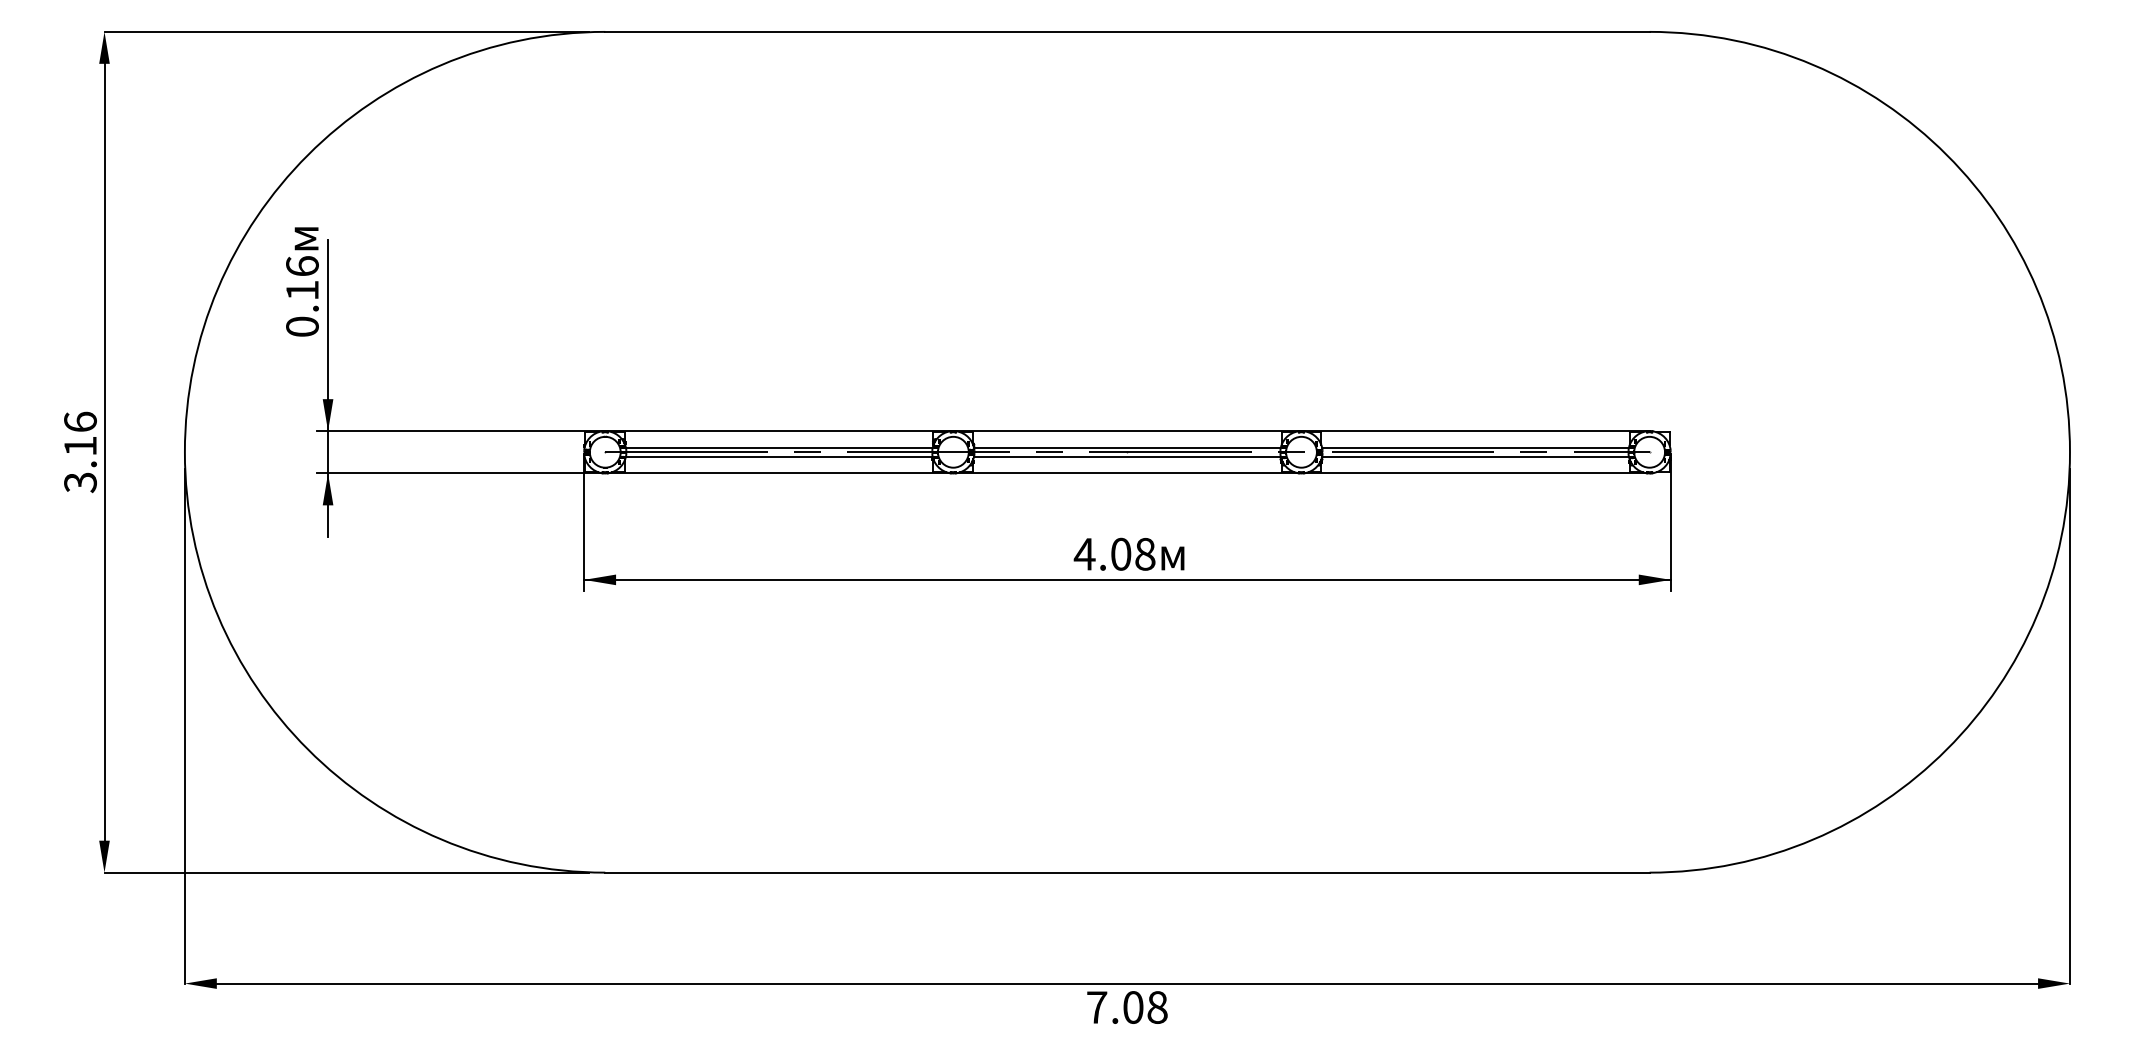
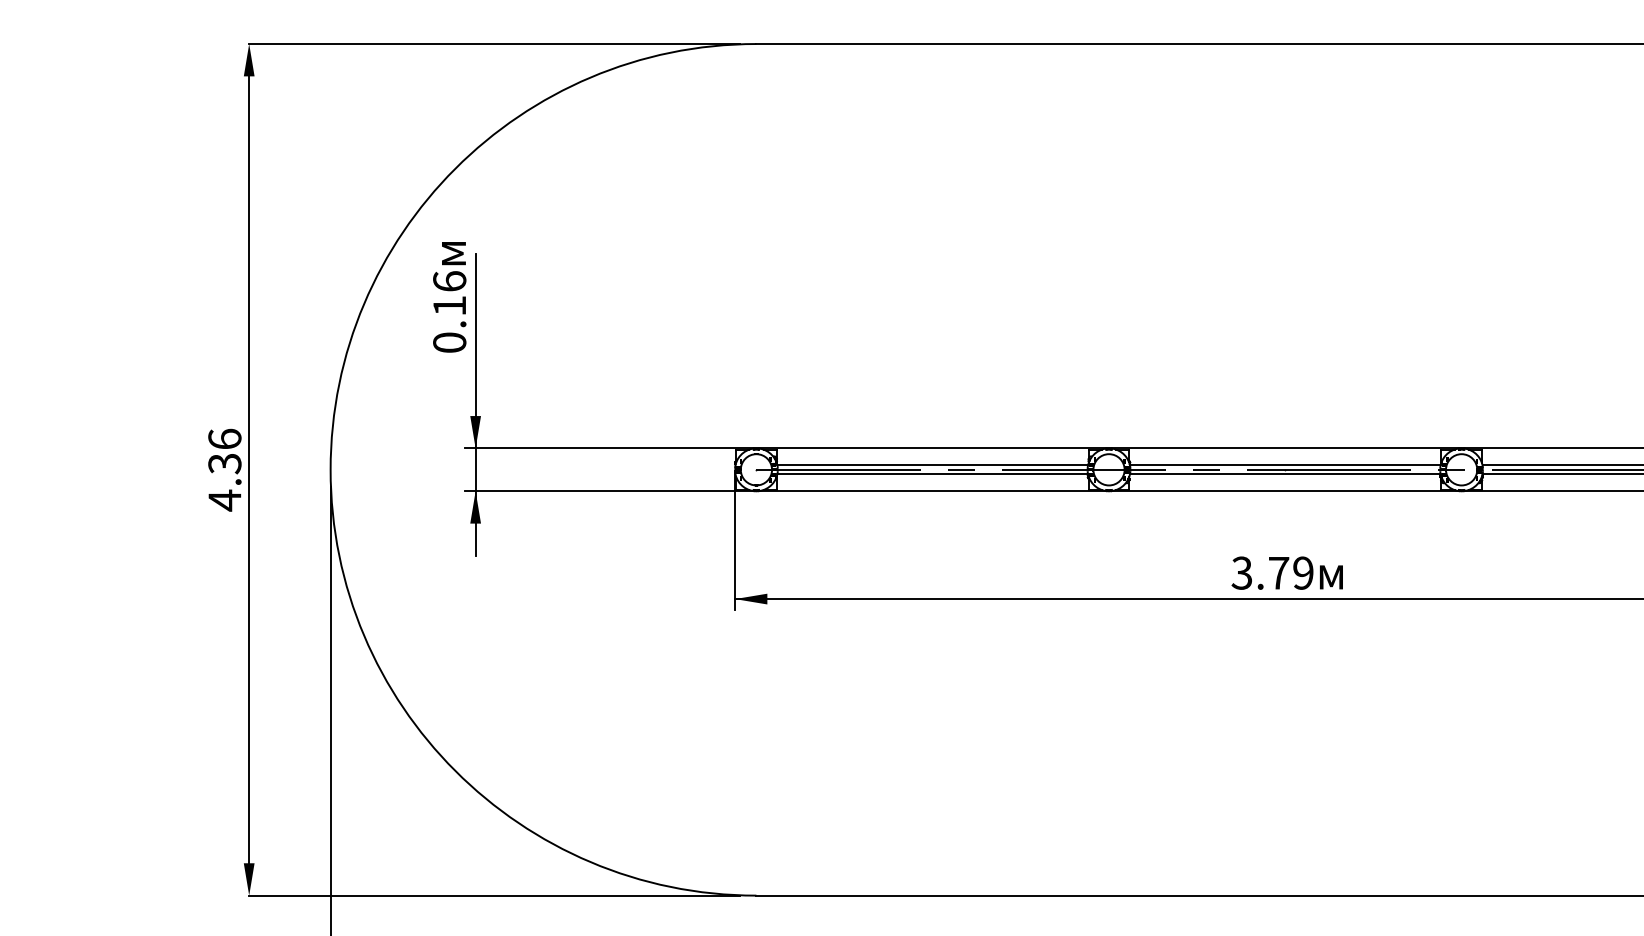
text: (80, 464) -> (224, 482), 3.16 -> 4.36
text: (1114, 553) -> (1272, 572), 4.08 -> 3.79

